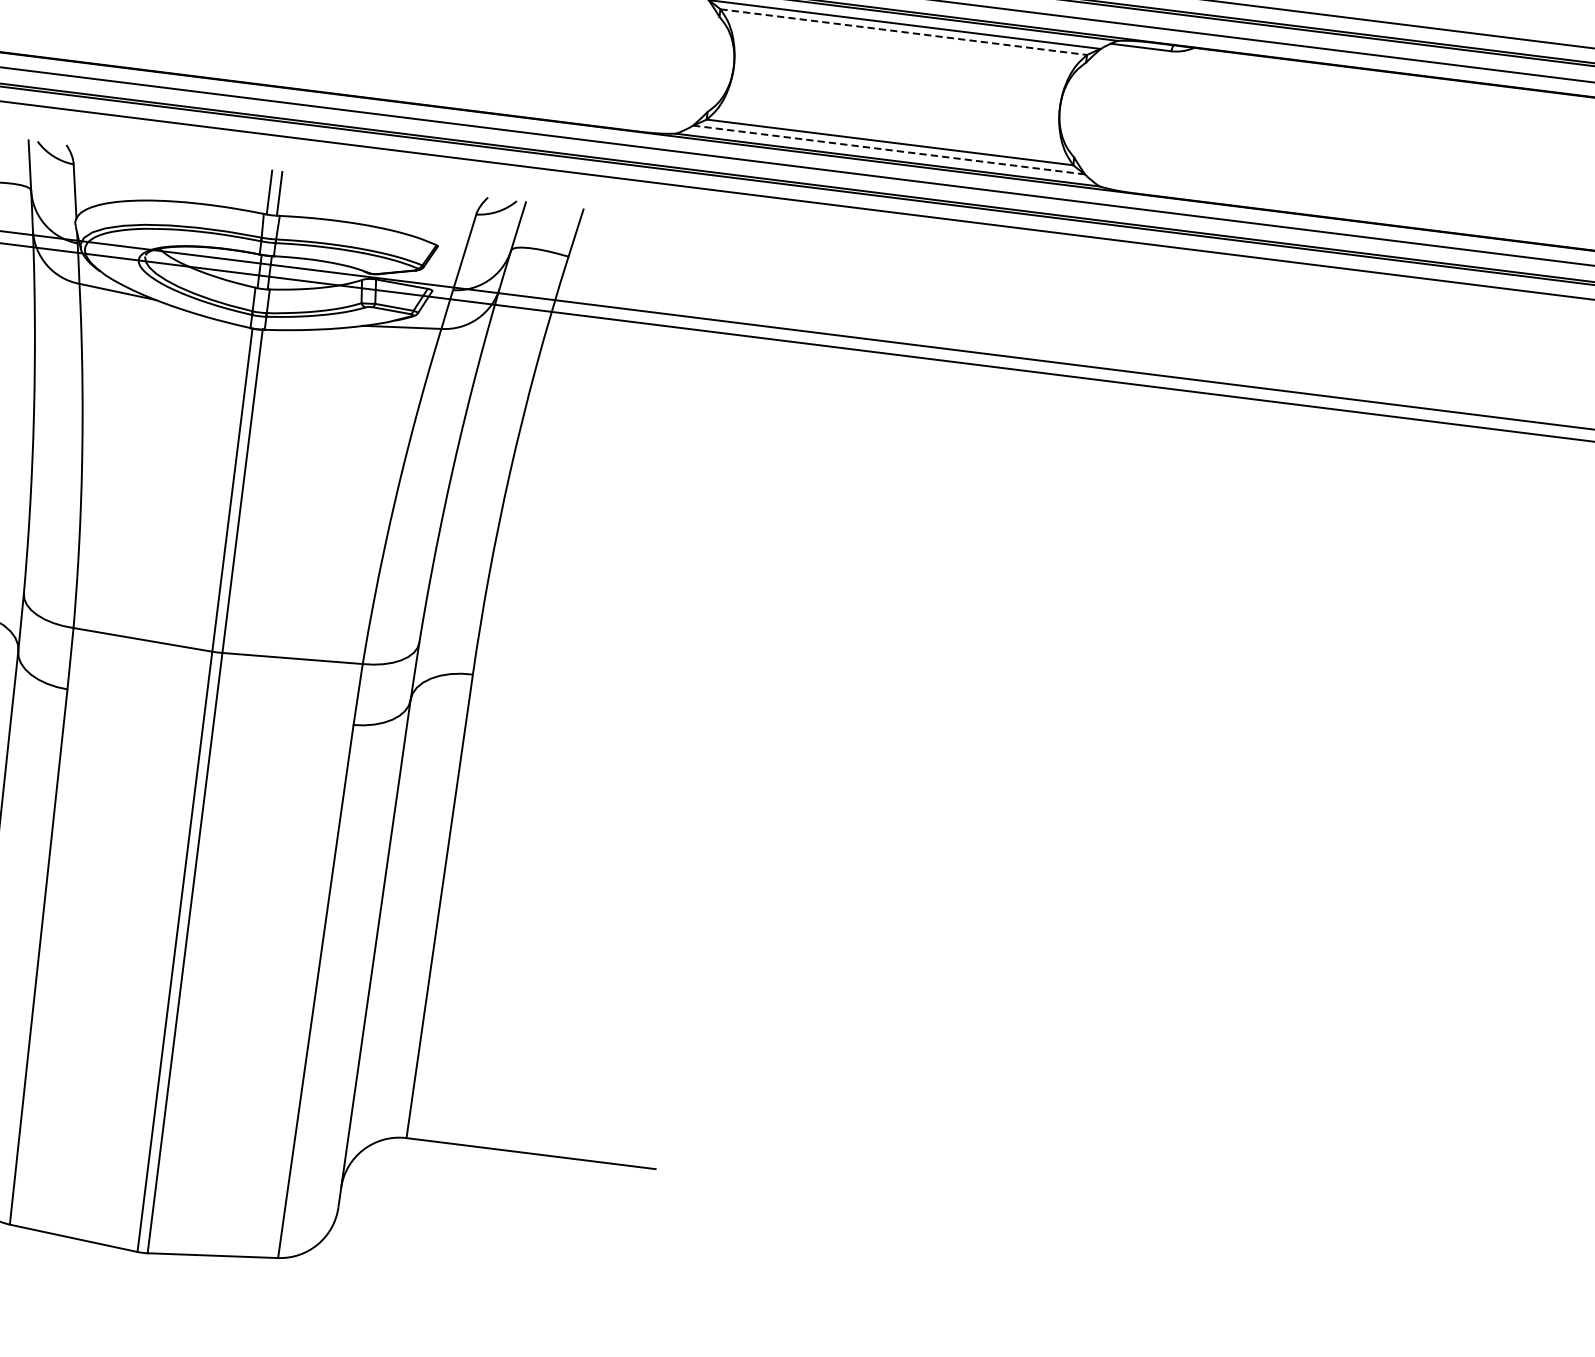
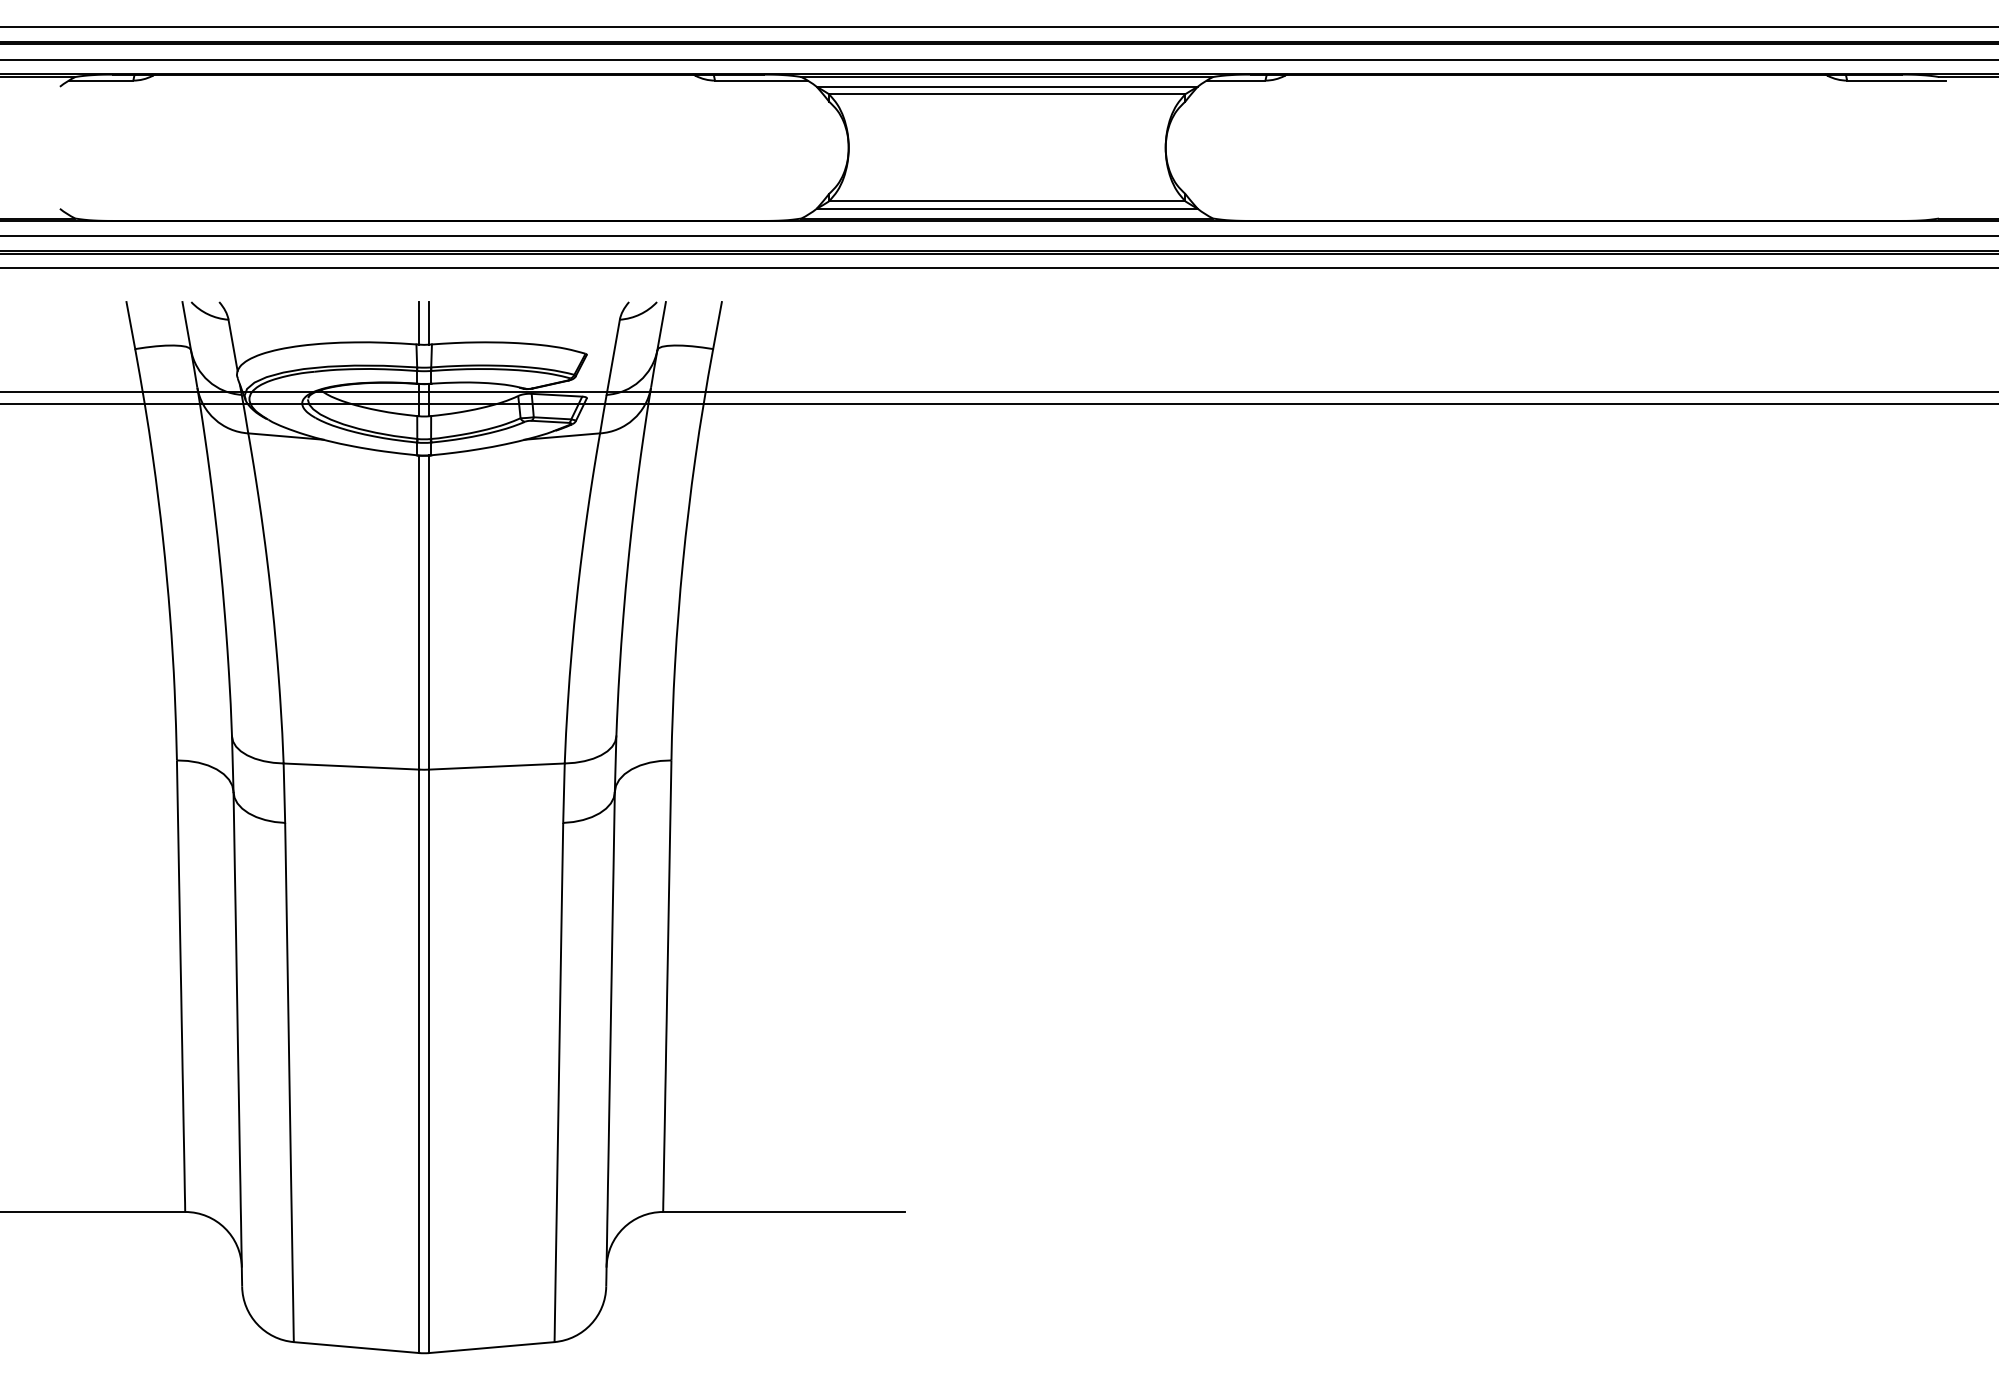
line: (904, 32) -> (1007, 94), dashed -> solid
line: (889, 149) -> (1007, 208), dashed -> solid

